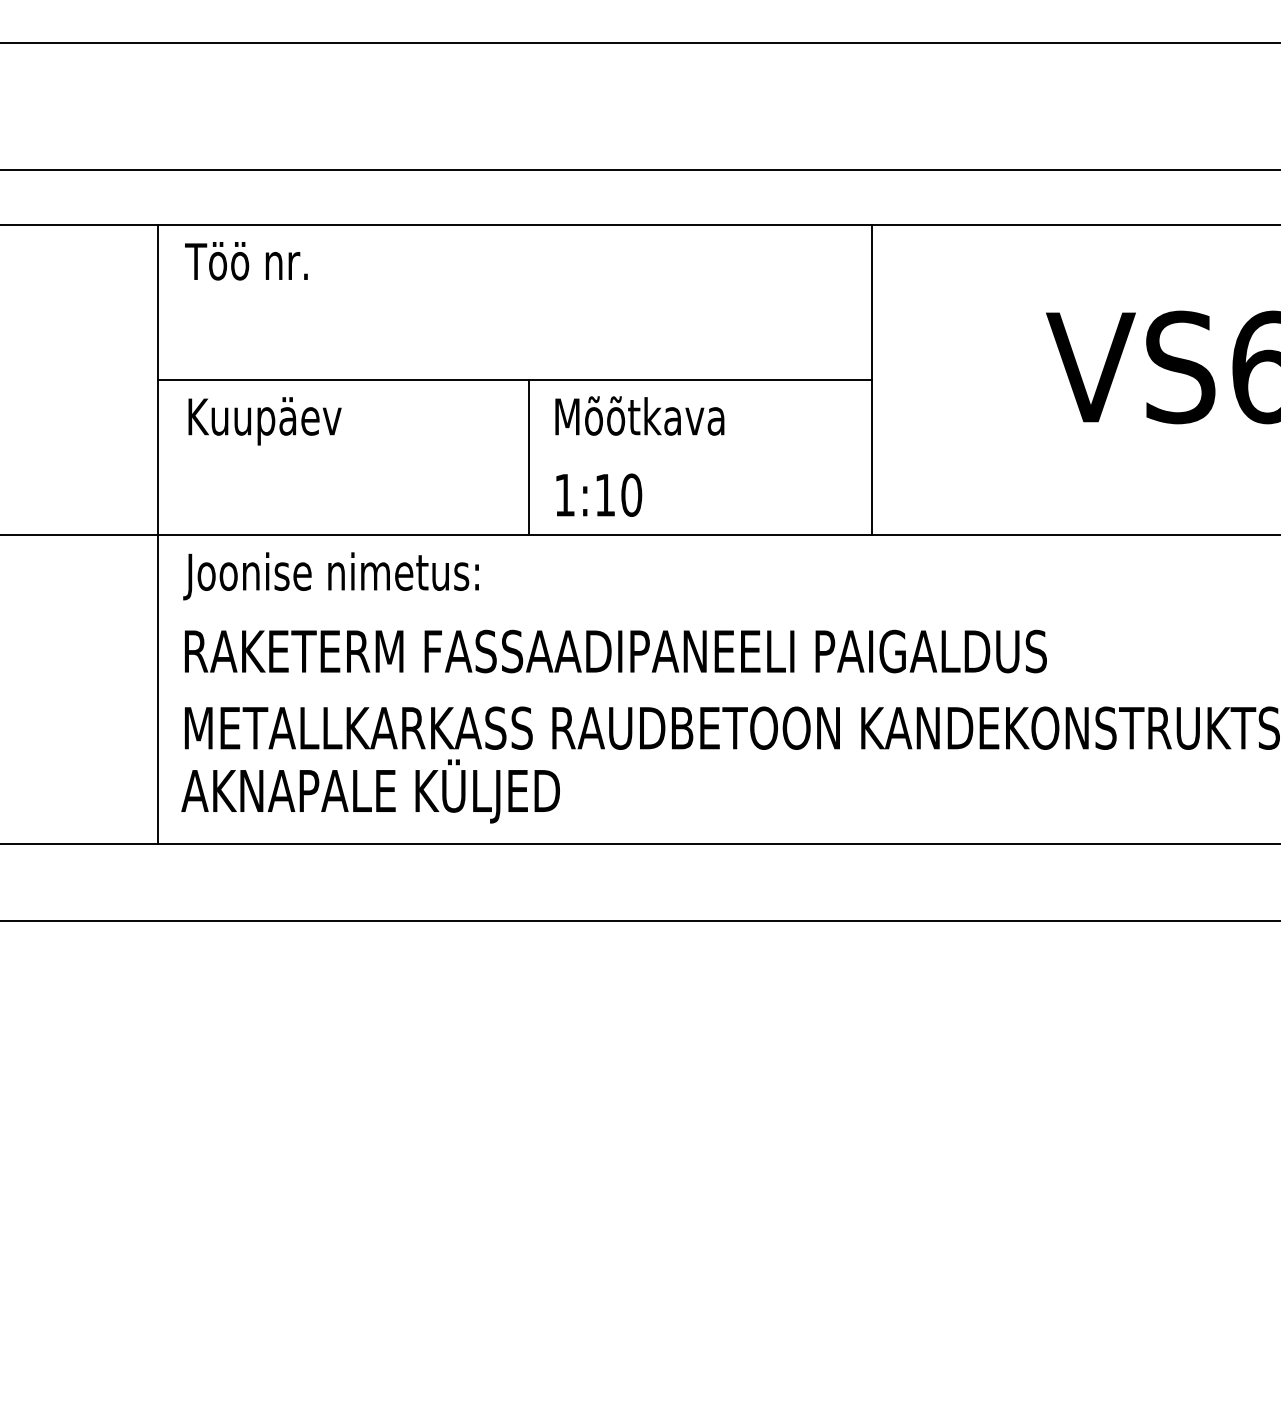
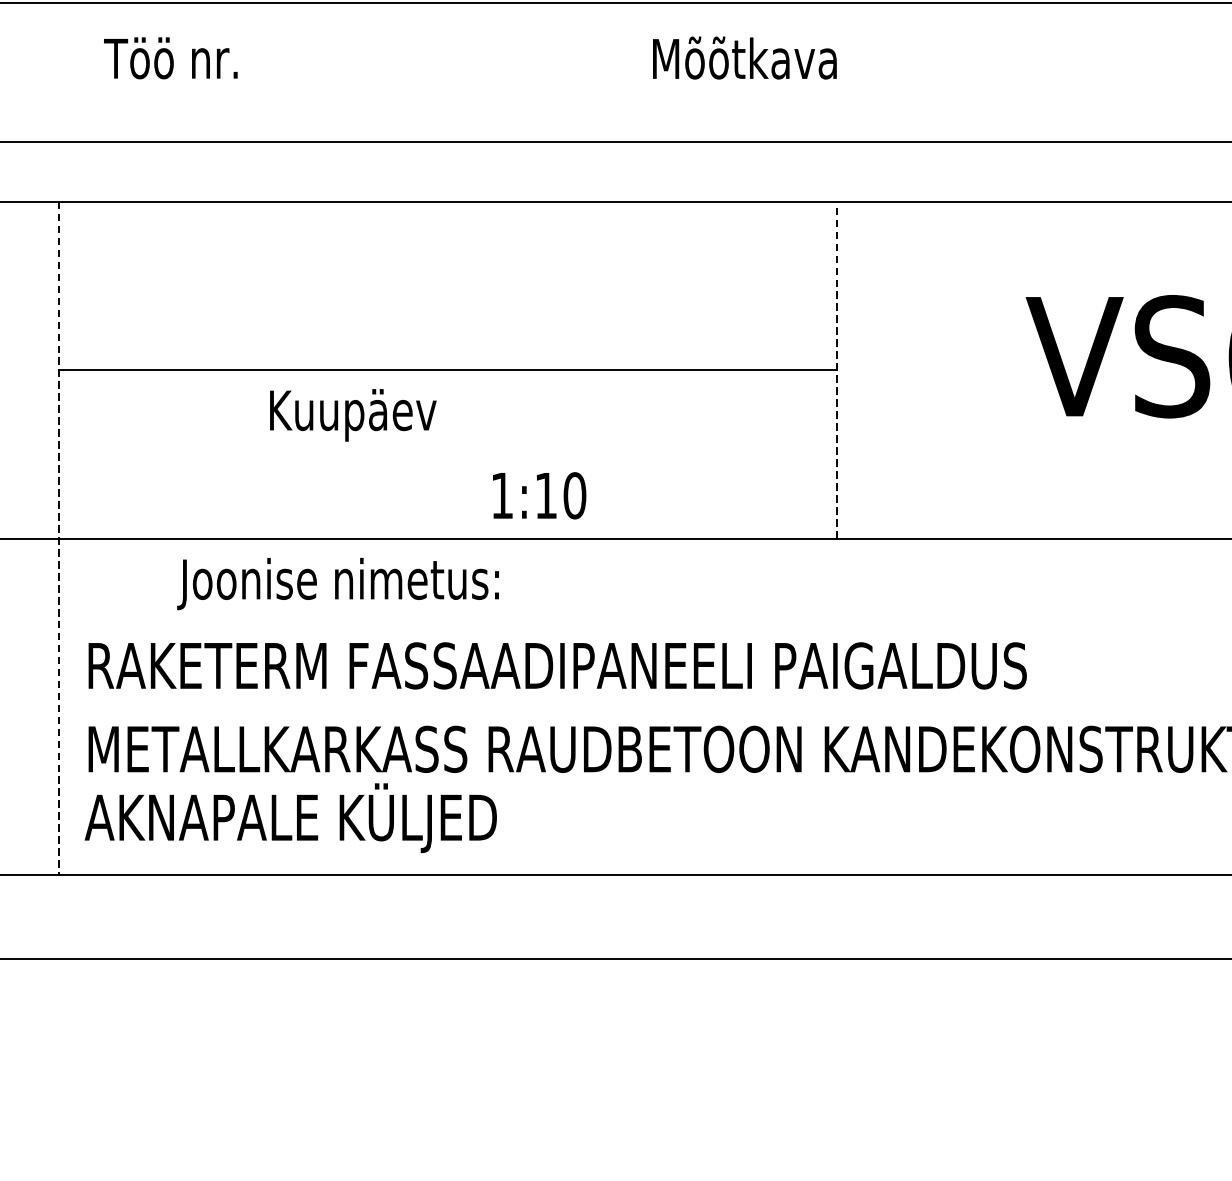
text: (246, 261) -> (170, 58), moved
line: (872, 379) -> (836, 369), solid -> dashed
text: (639, 415) -> (744, 57), moved
text: (264, 421) -> (352, 415), moved
line: (528, 457) -> (462, 454), removed
line: (157, 534) -> (58, 538), solid -> dashed
text: (330, 576) -> (337, 584), moved

